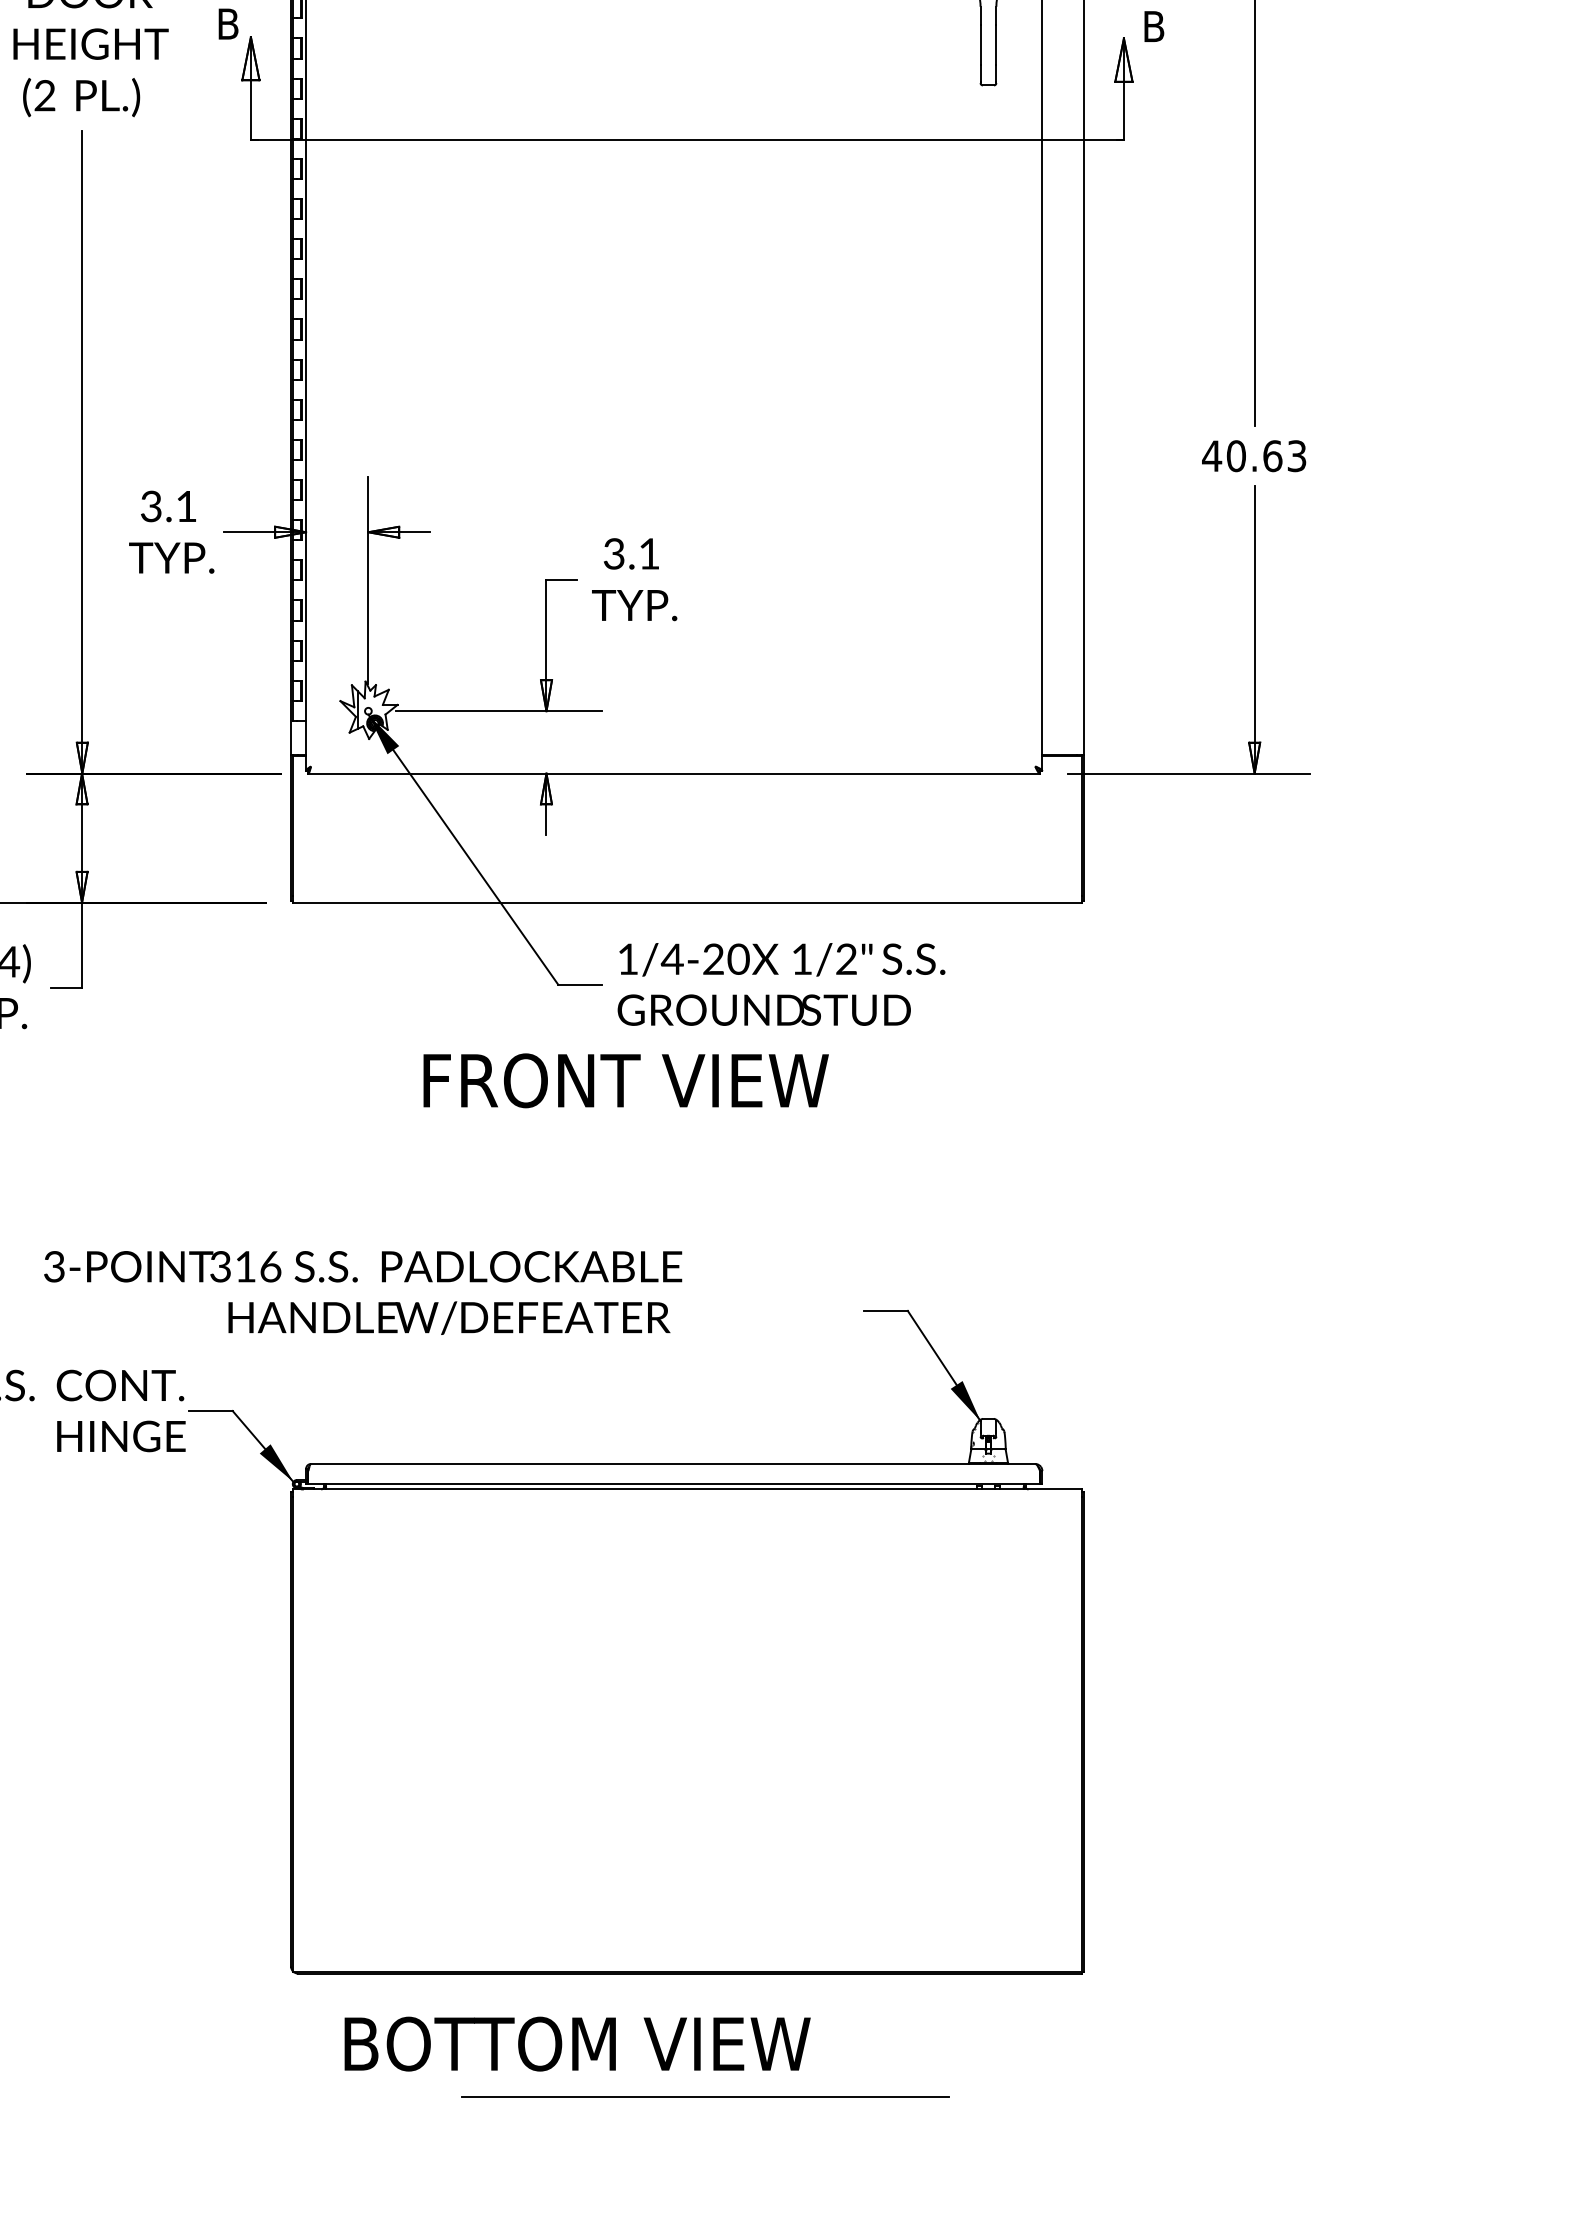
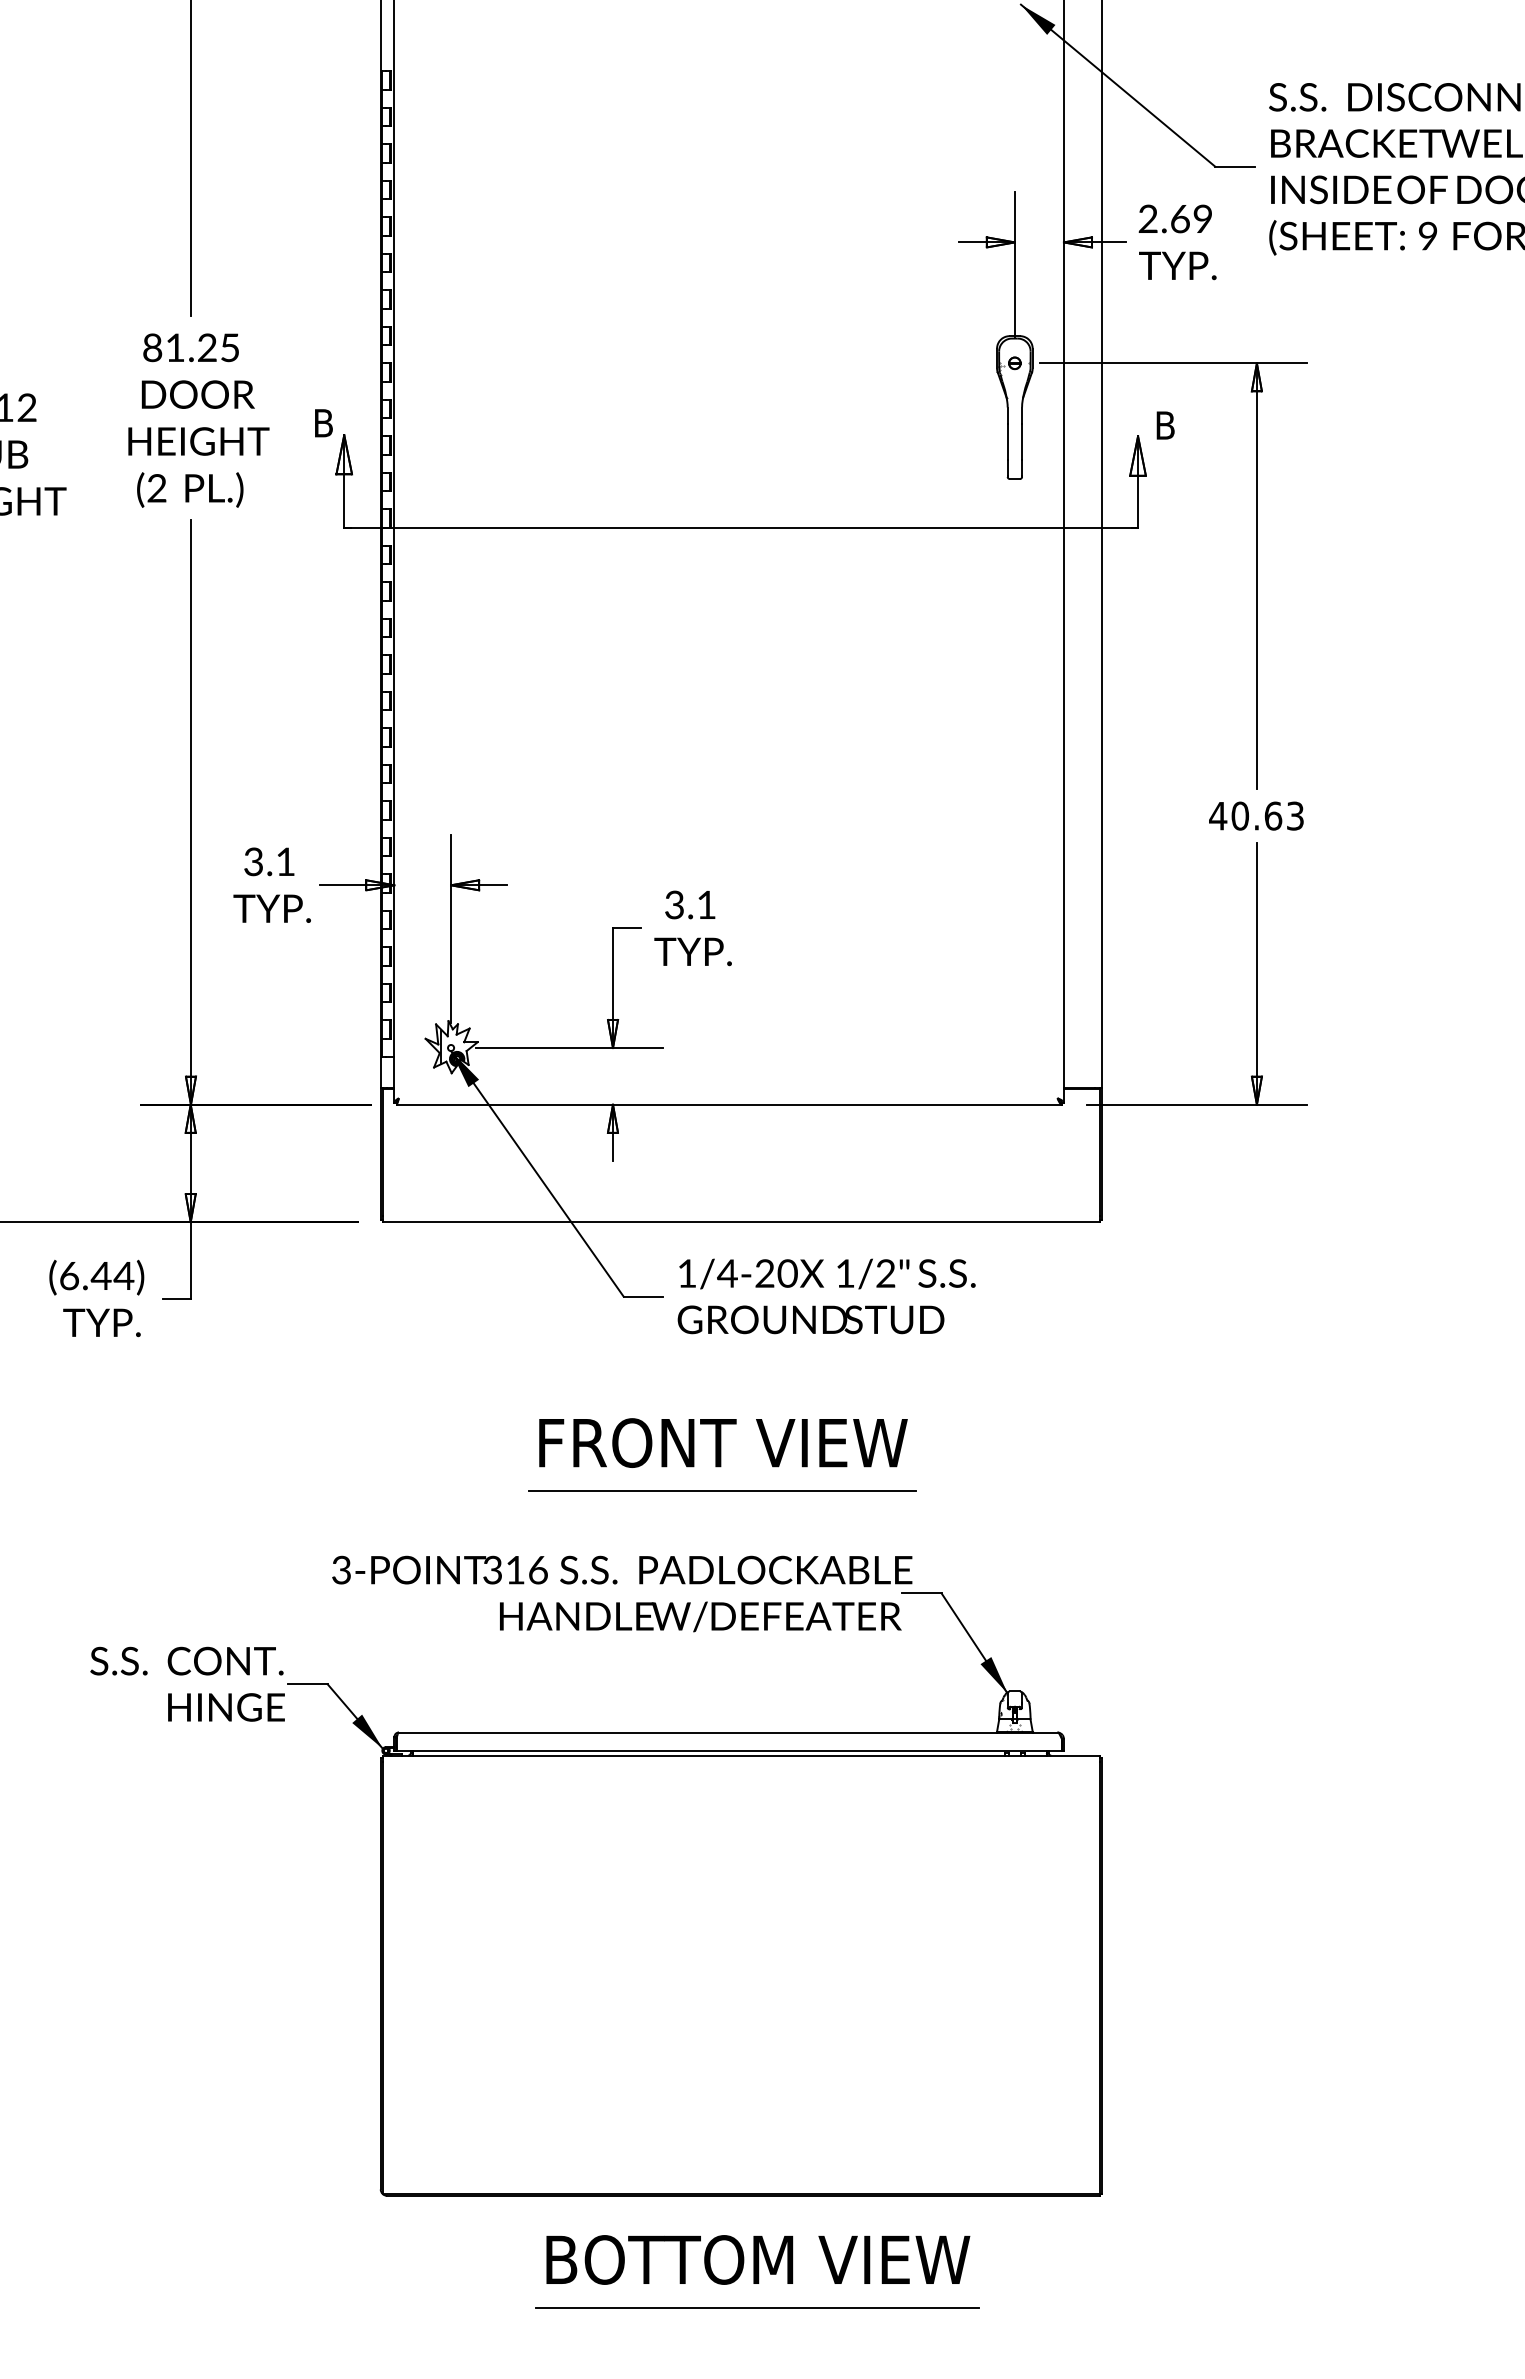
text: (626, 1080) -> (723, 1442), moved
line: (665, 1197) -> (721, 1490), added
text: (363, 1292) -> (622, 1593), moved
text: (577, 2043) -> (758, 2259), moved

